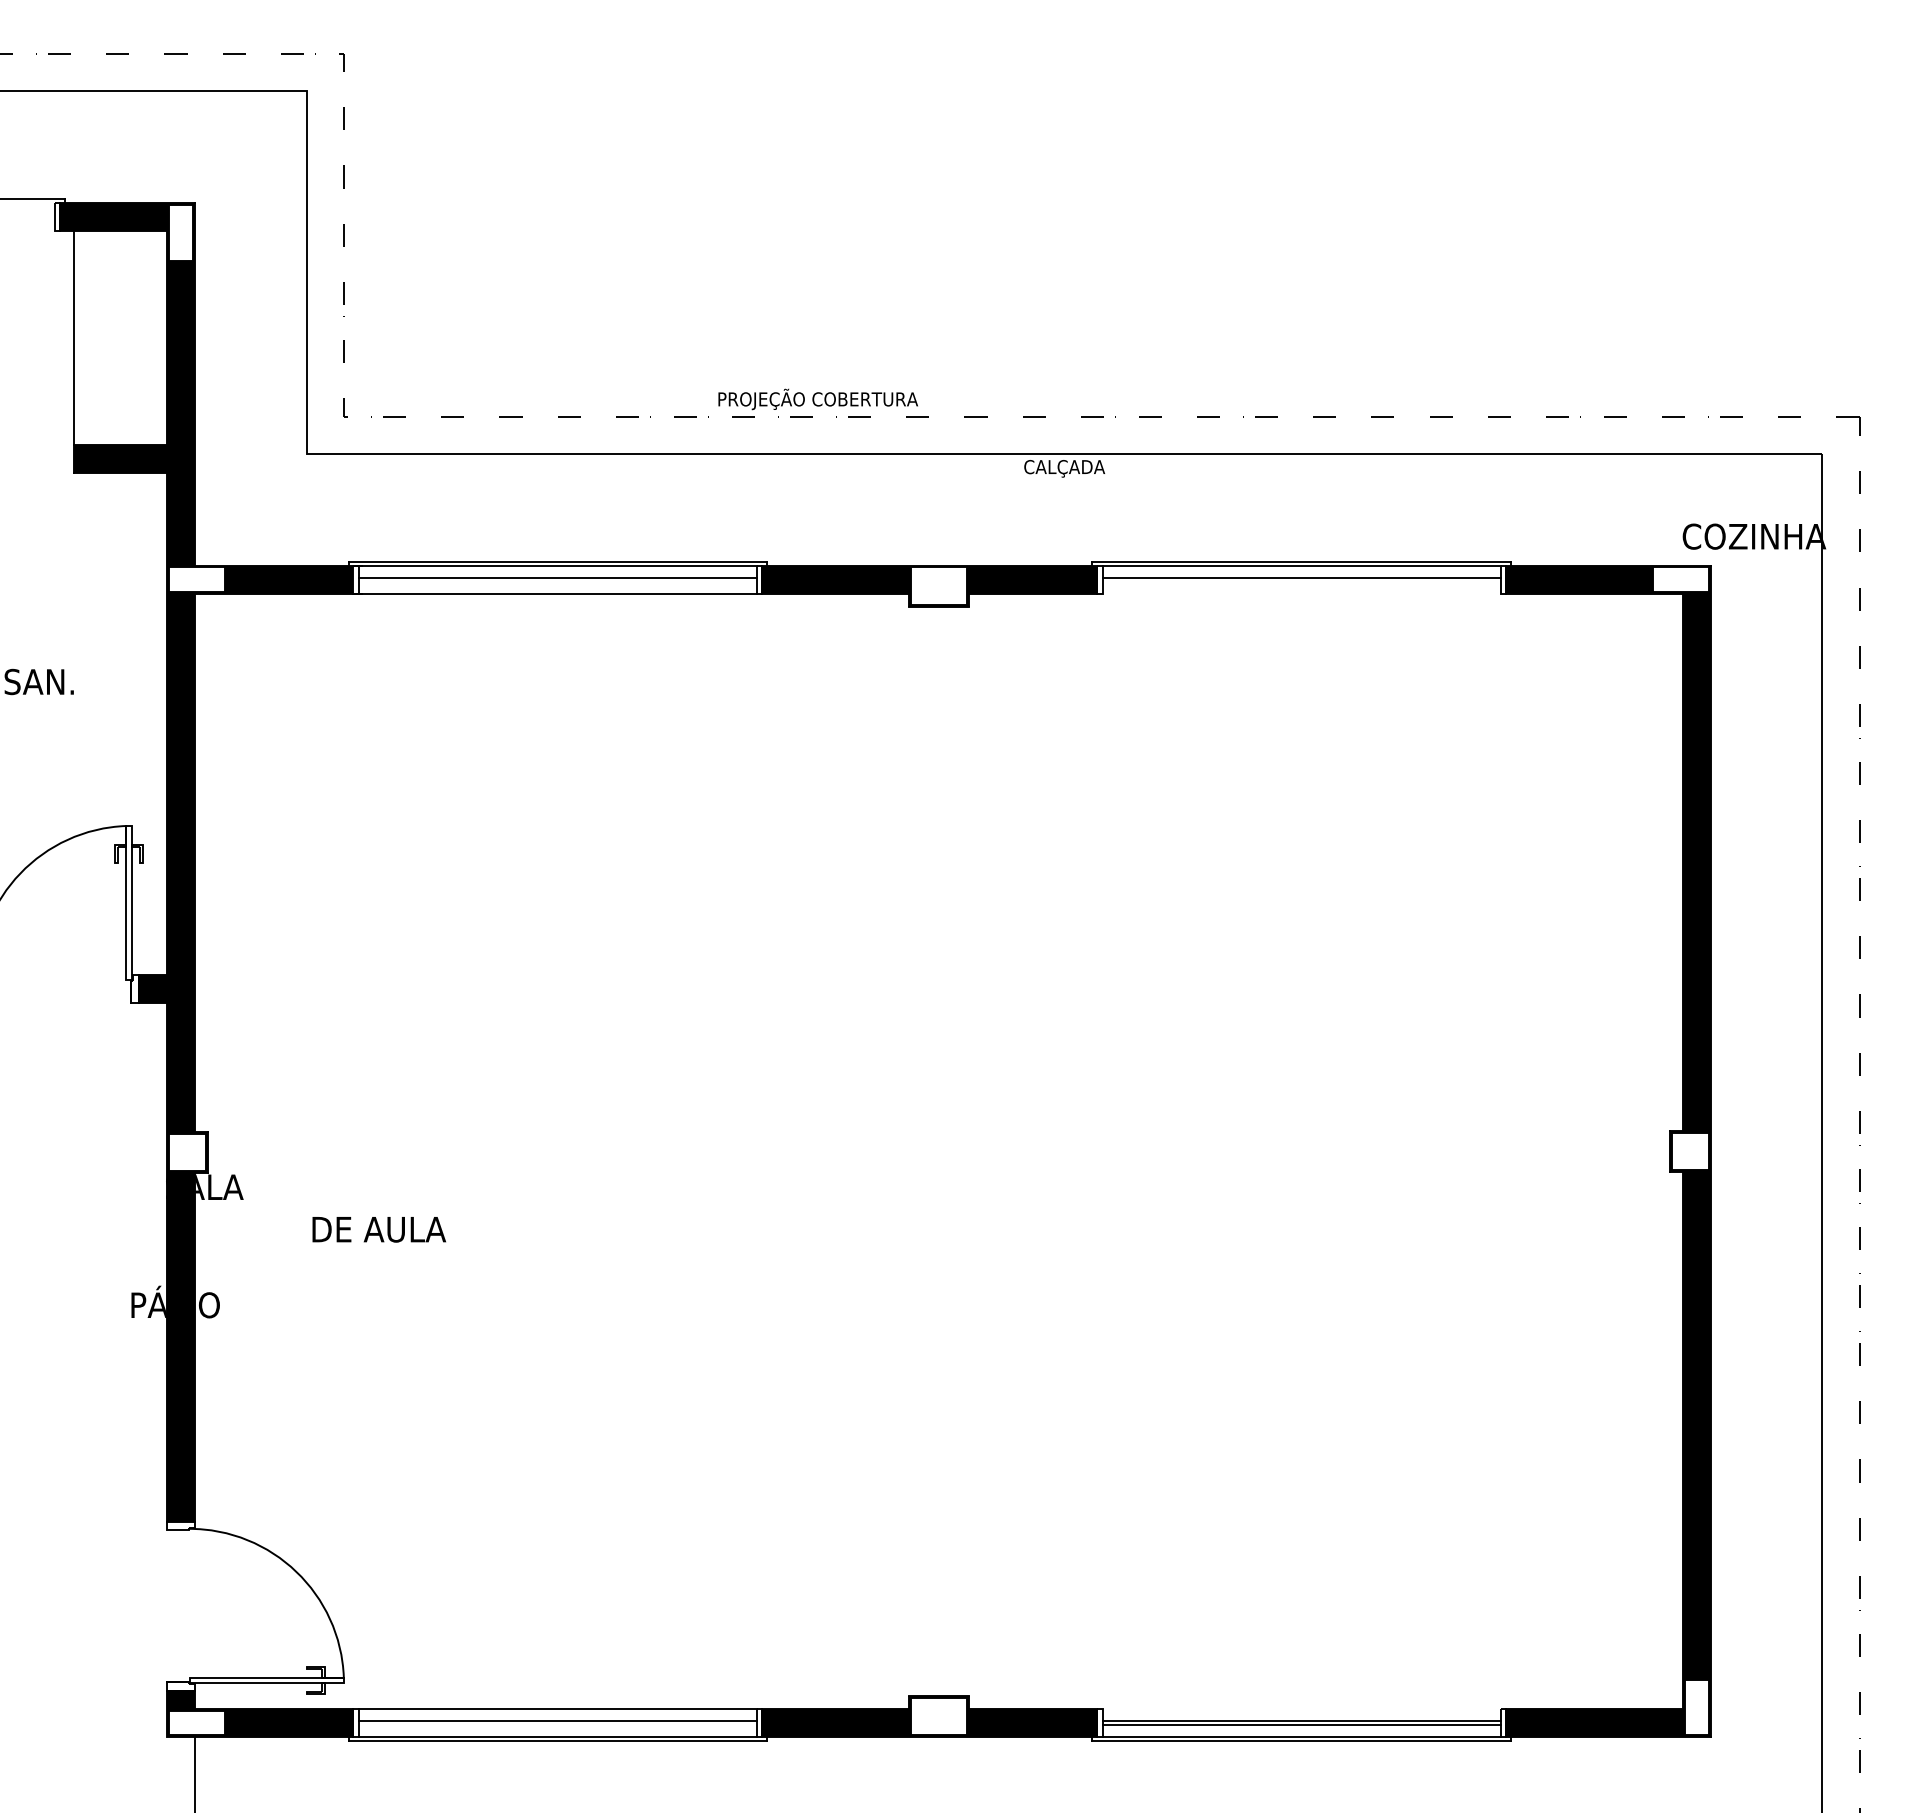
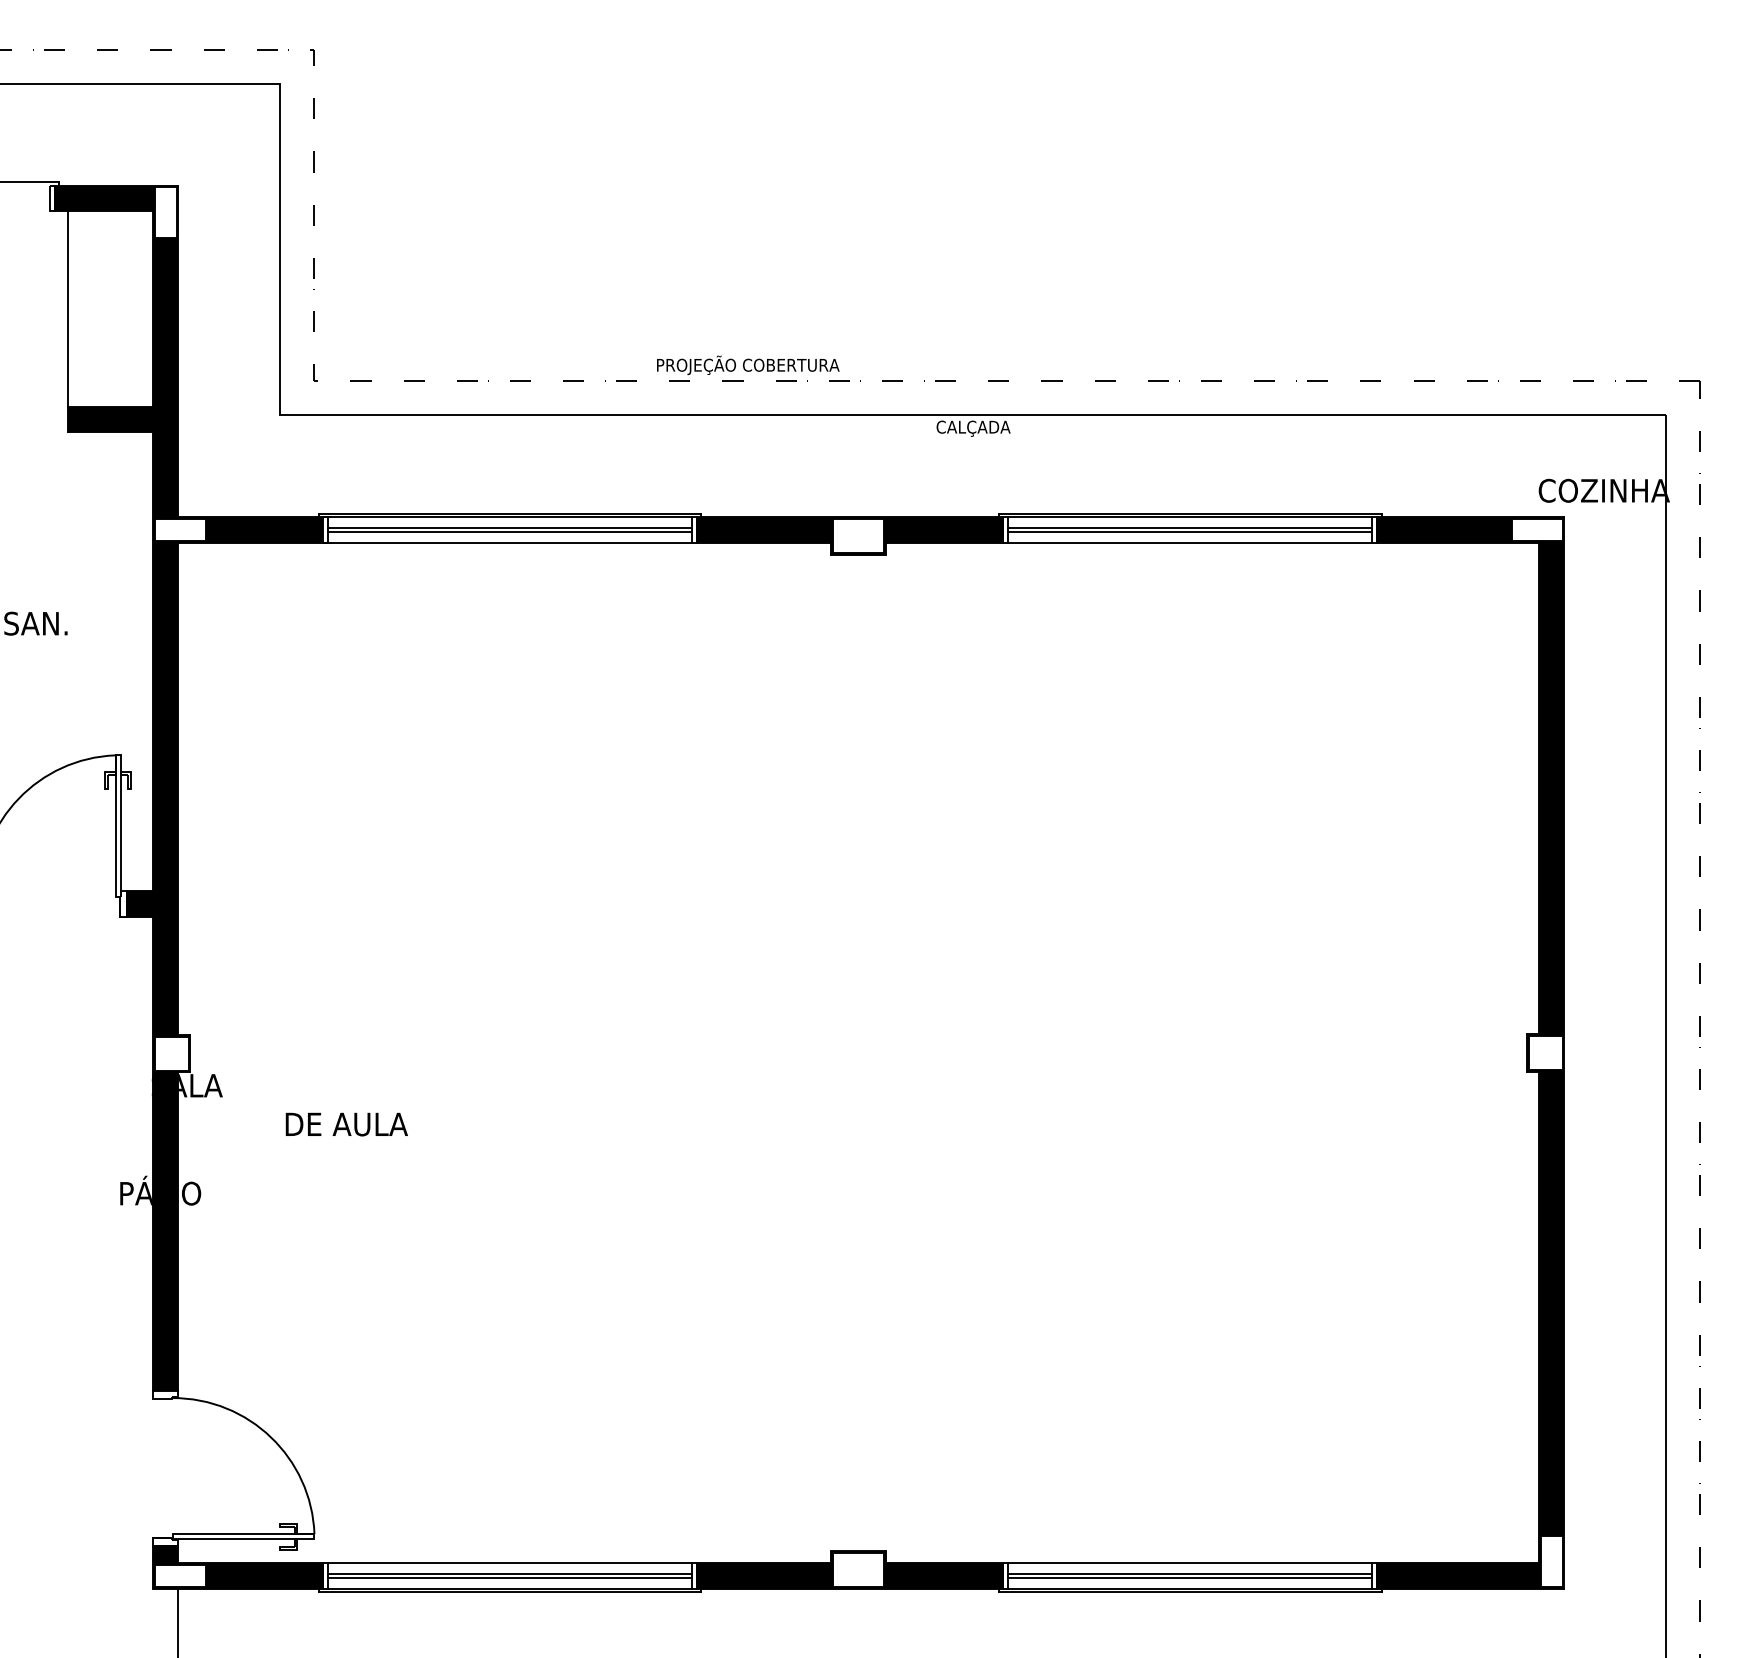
line: (557, 581) -> (509, 531), added
line: (1301, 581) -> (1190, 531), added
line: (1301, 593) -> (1190, 542), added
line: (1301, 1709) -> (1190, 1563), added
line: (557, 1725) -> (509, 1577), added

